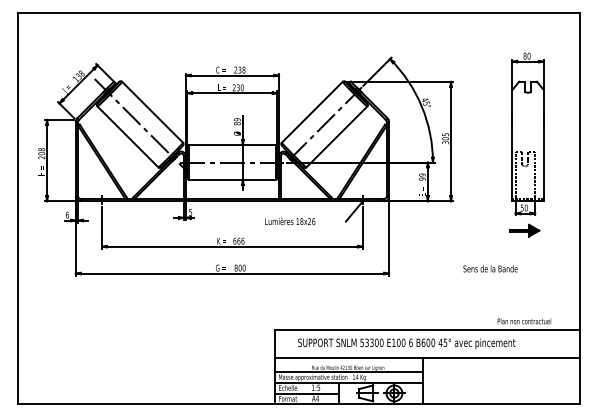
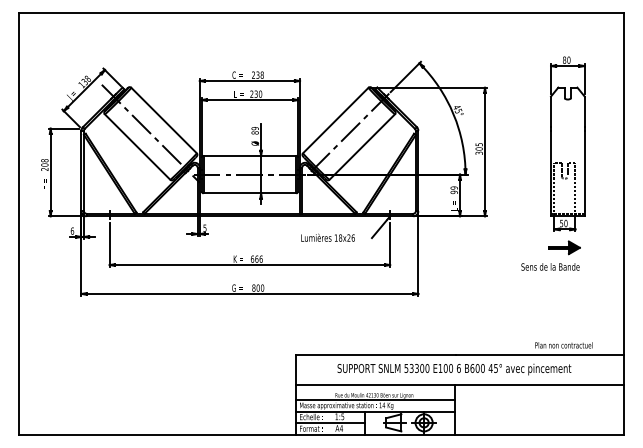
text: (289, 221) -> (327, 237), moved
text: (490, 268) -> (550, 266), moved
text: (406, 343) -> (454, 369), moved

